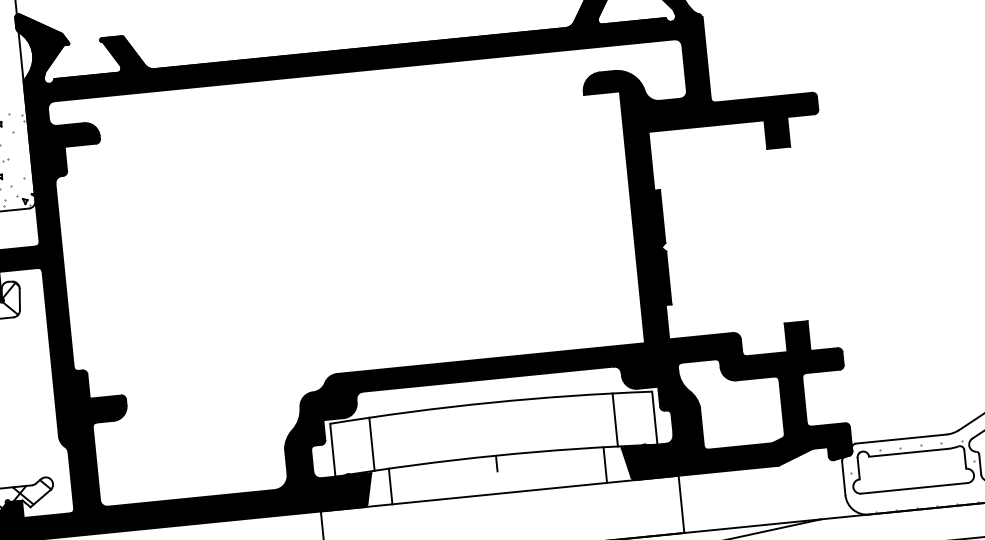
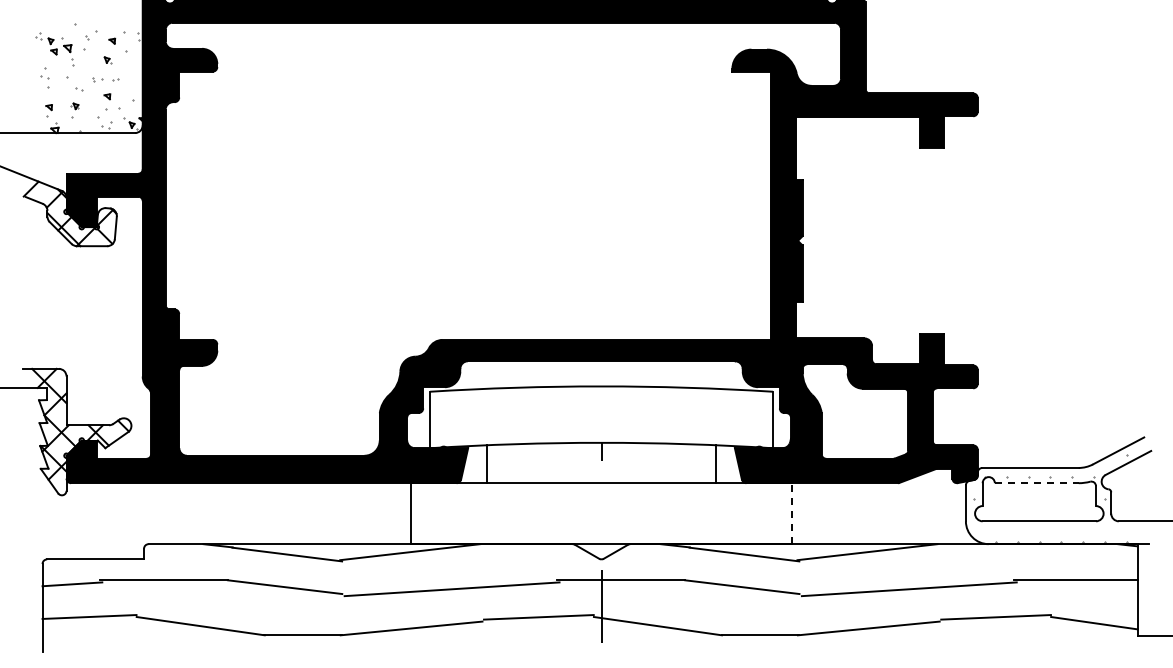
line: (615, 419) -> (731, 417), removed
line: (371, 444) -> (471, 417), removed
line: (908, 453) -> (1036, 483), solid -> dashed
line: (681, 504) -> (792, 513), solid -> dashed

